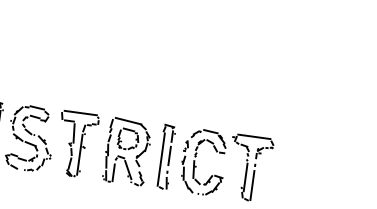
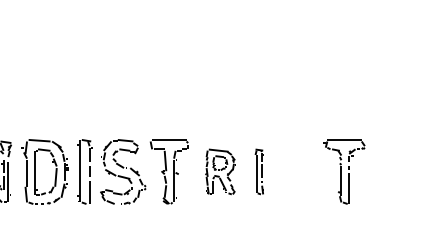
part: (127, 151) -> (220, 171), size x0.7
part: (165, 156) -> (259, 171), size x0.7
part: (195, 160) -> (289, 171), removed

